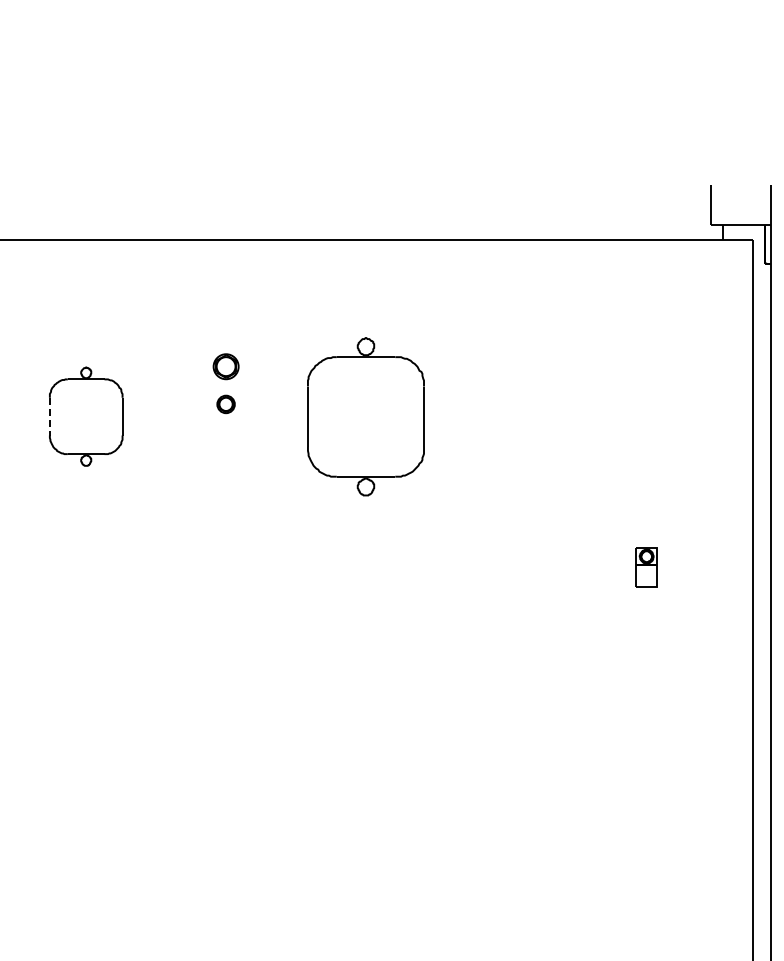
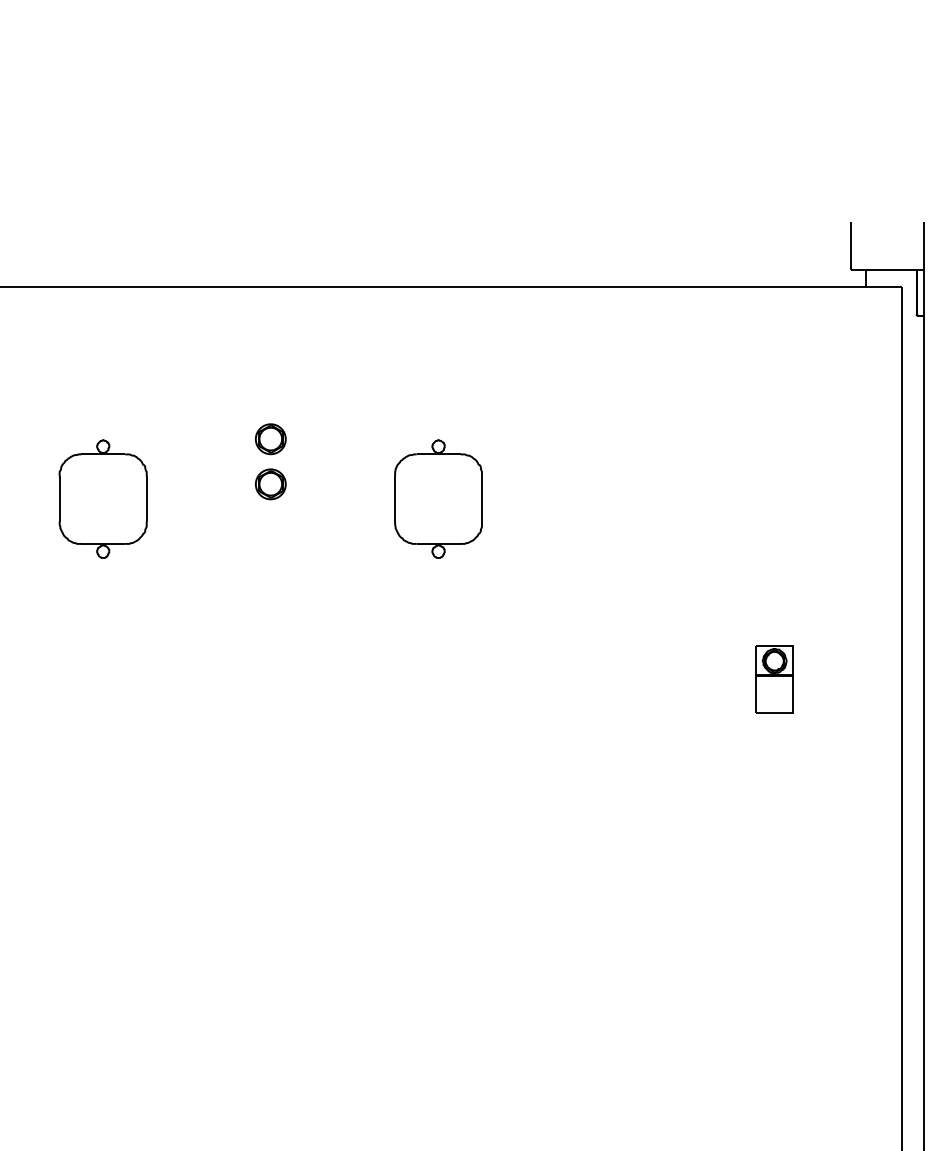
part: (225, 404) -> (270, 484), size x1.43
line: (49, 416) -> (59, 498), dashed -> solid
part: (366, 416) -> (438, 498), size x0.62
part: (646, 567) -> (774, 679), size x1.43

